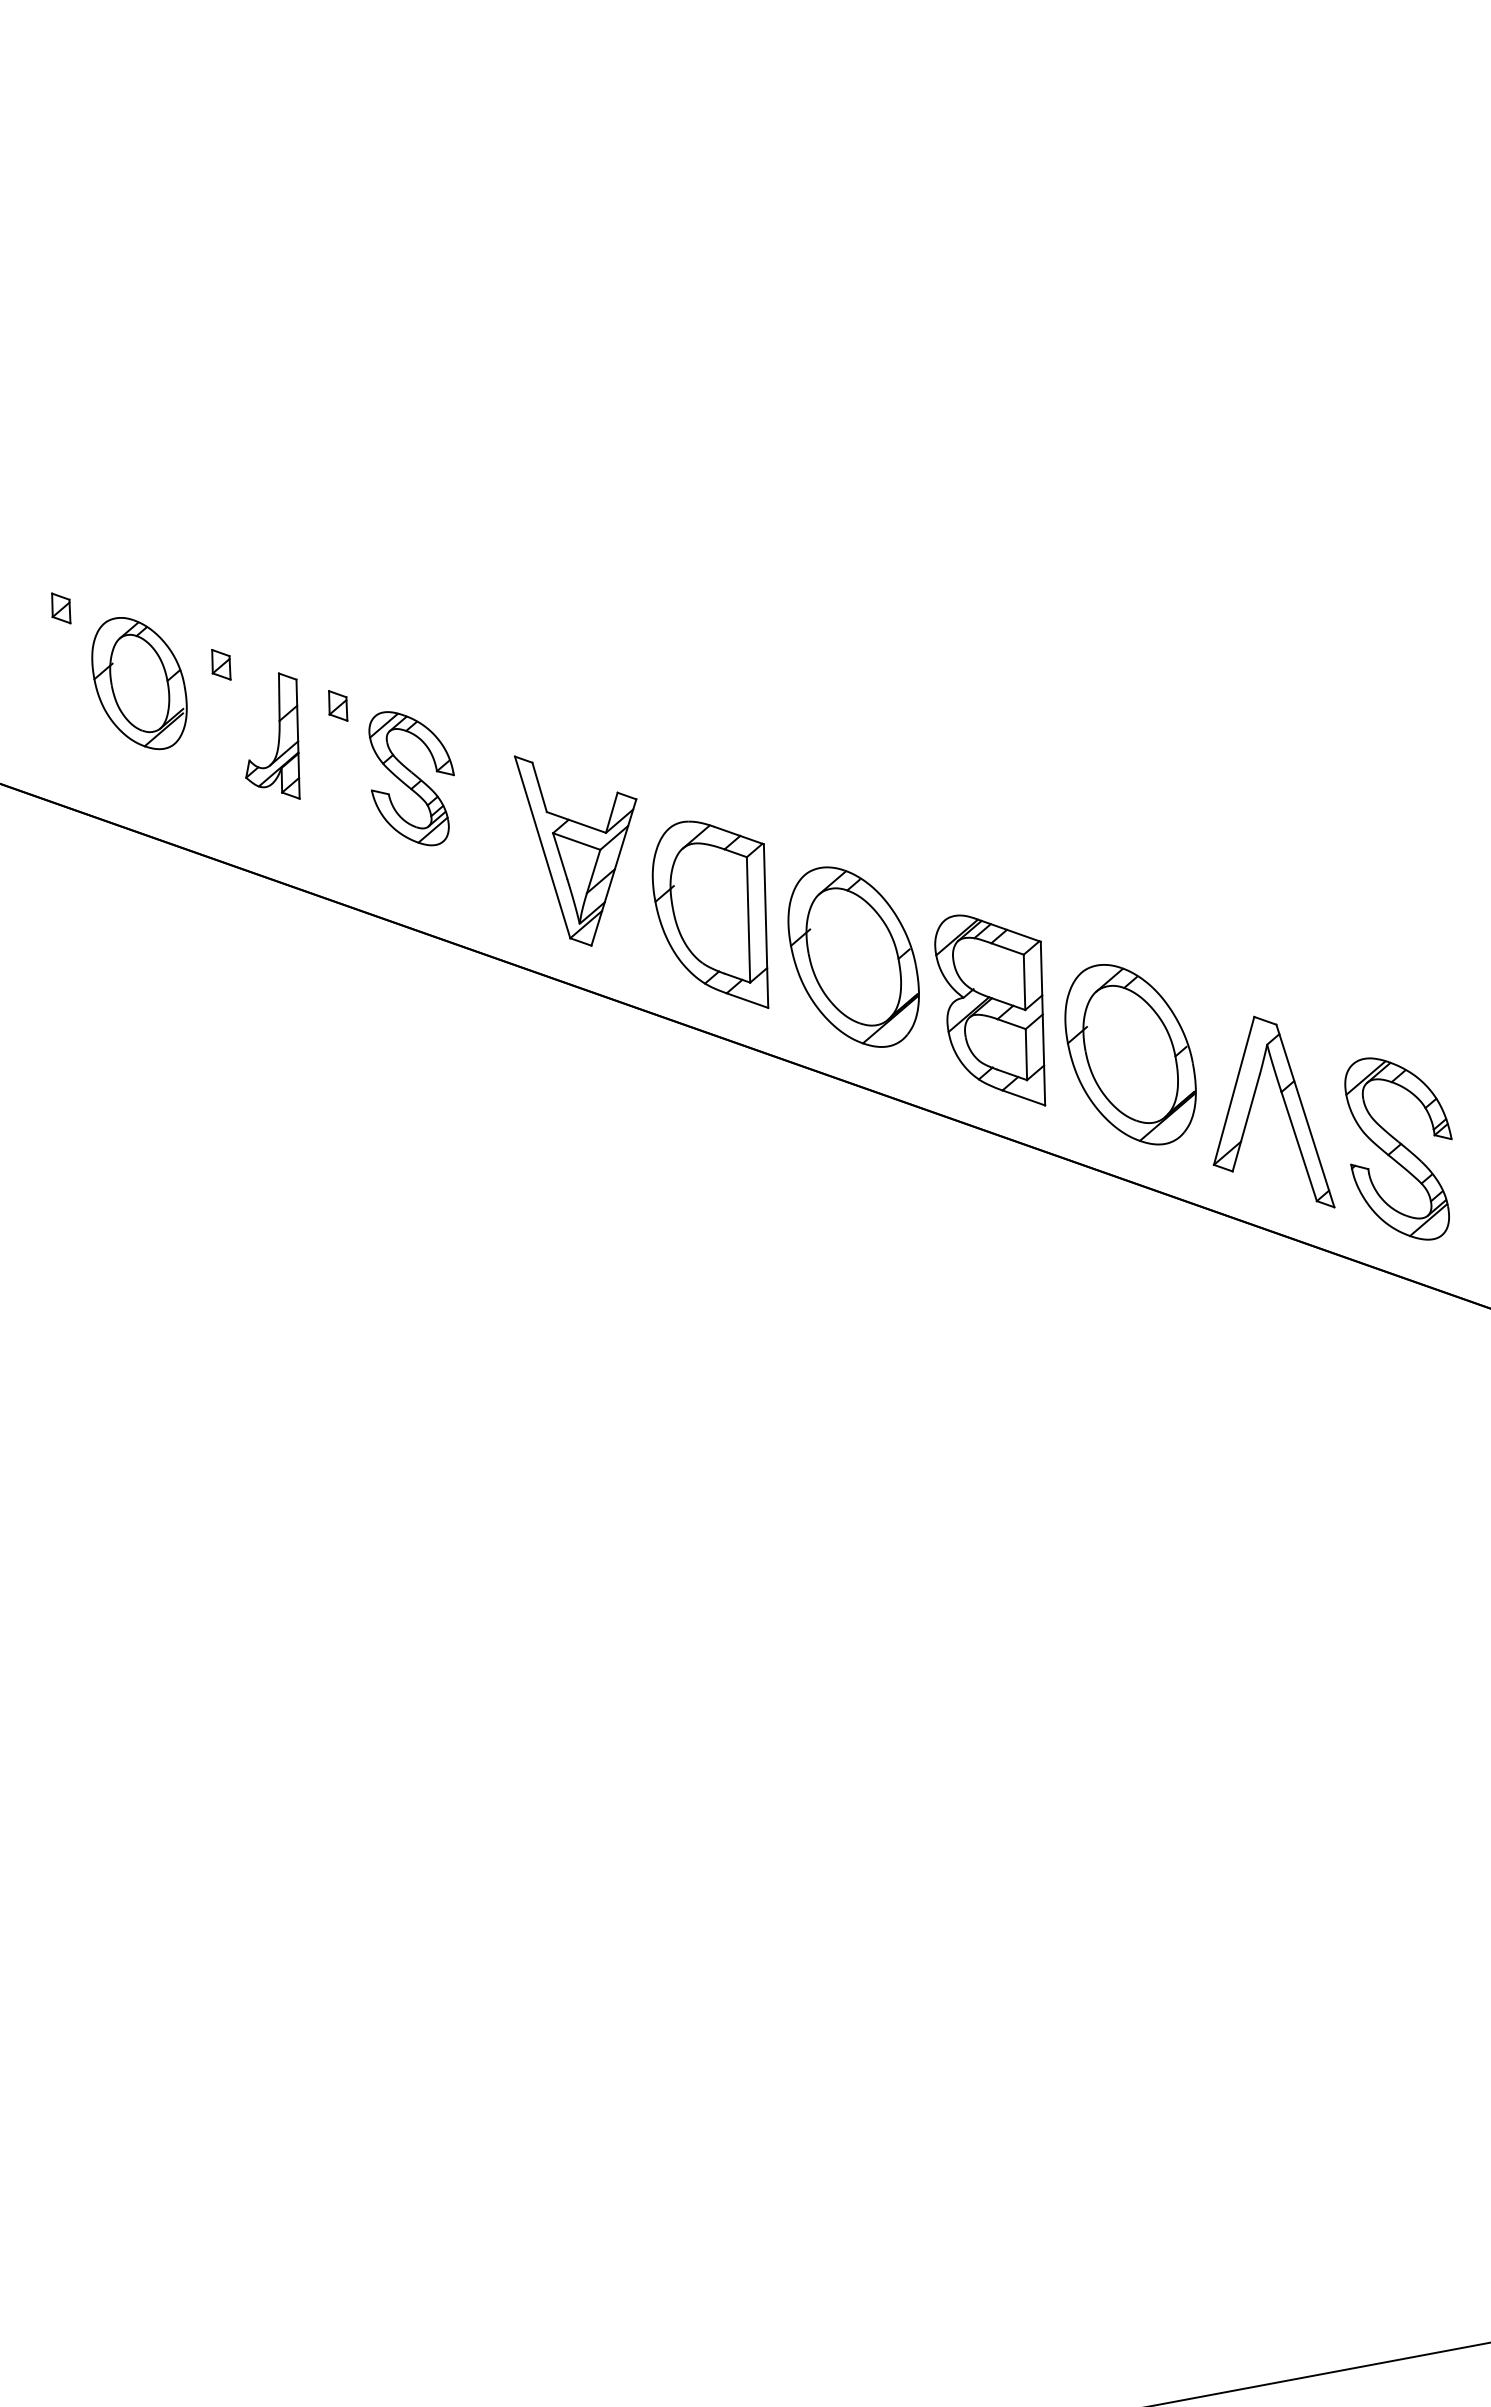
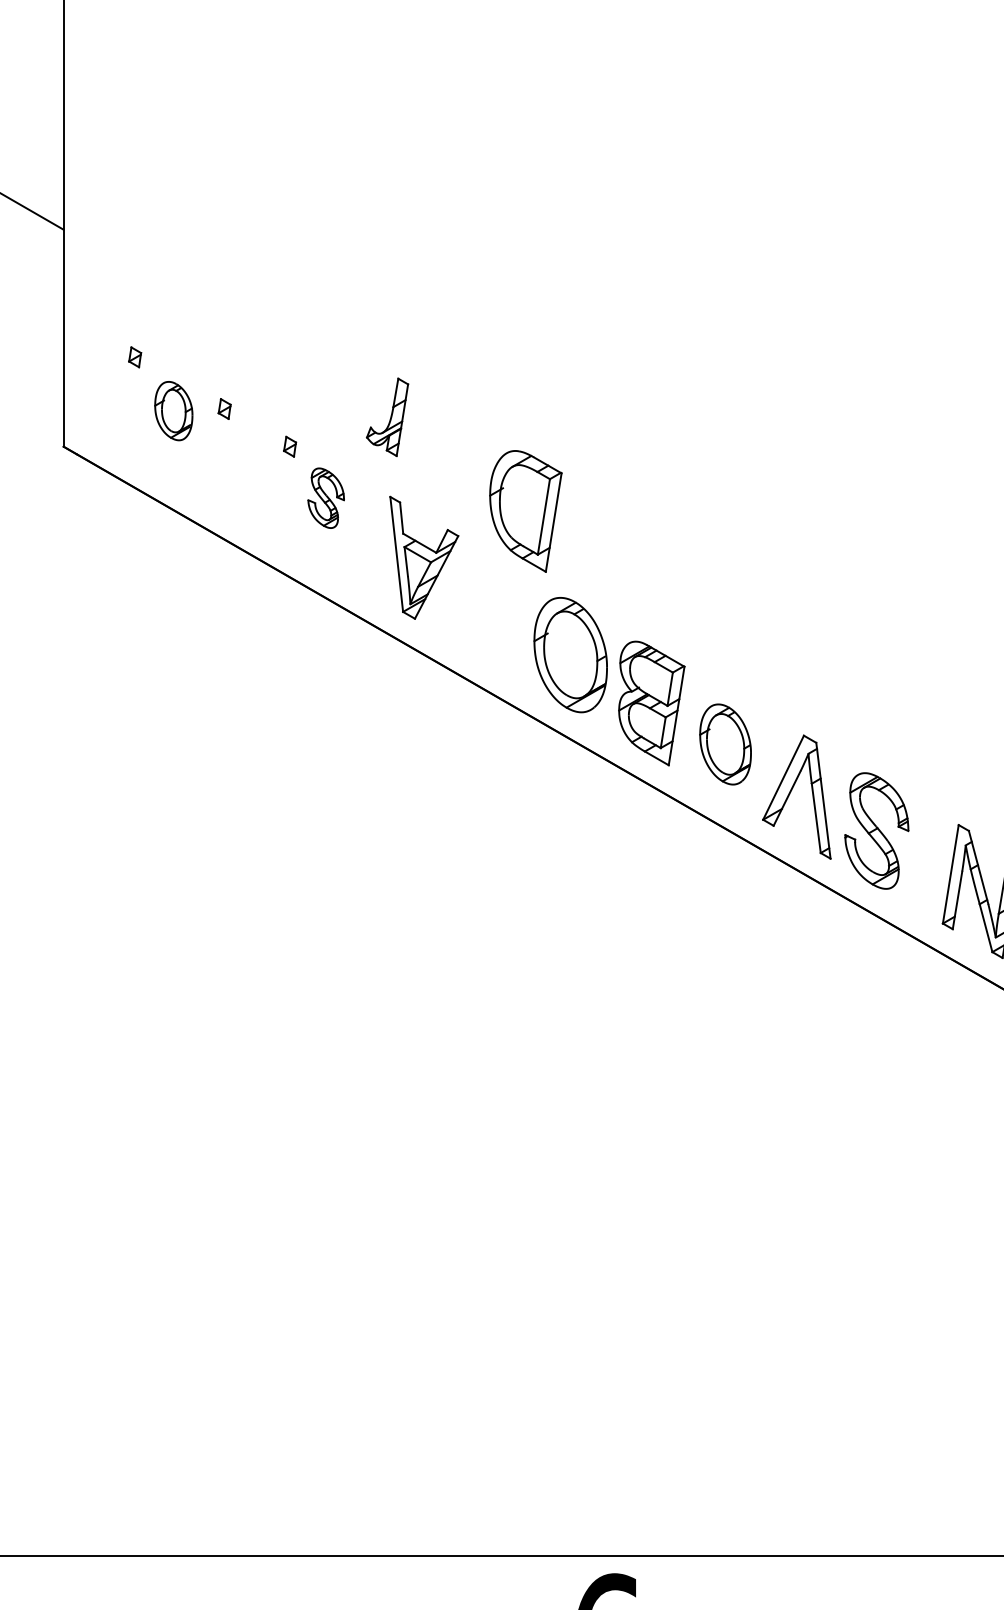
part: (139, 682) -> (173, 410), size x0.7
part: (272, 737) -> (387, 416), moved
part: (410, 777) -> (325, 497), size x0.7
part: (717, 916) -> (525, 511), moved
part: (1130, 1054) -> (725, 744), size x0.7

